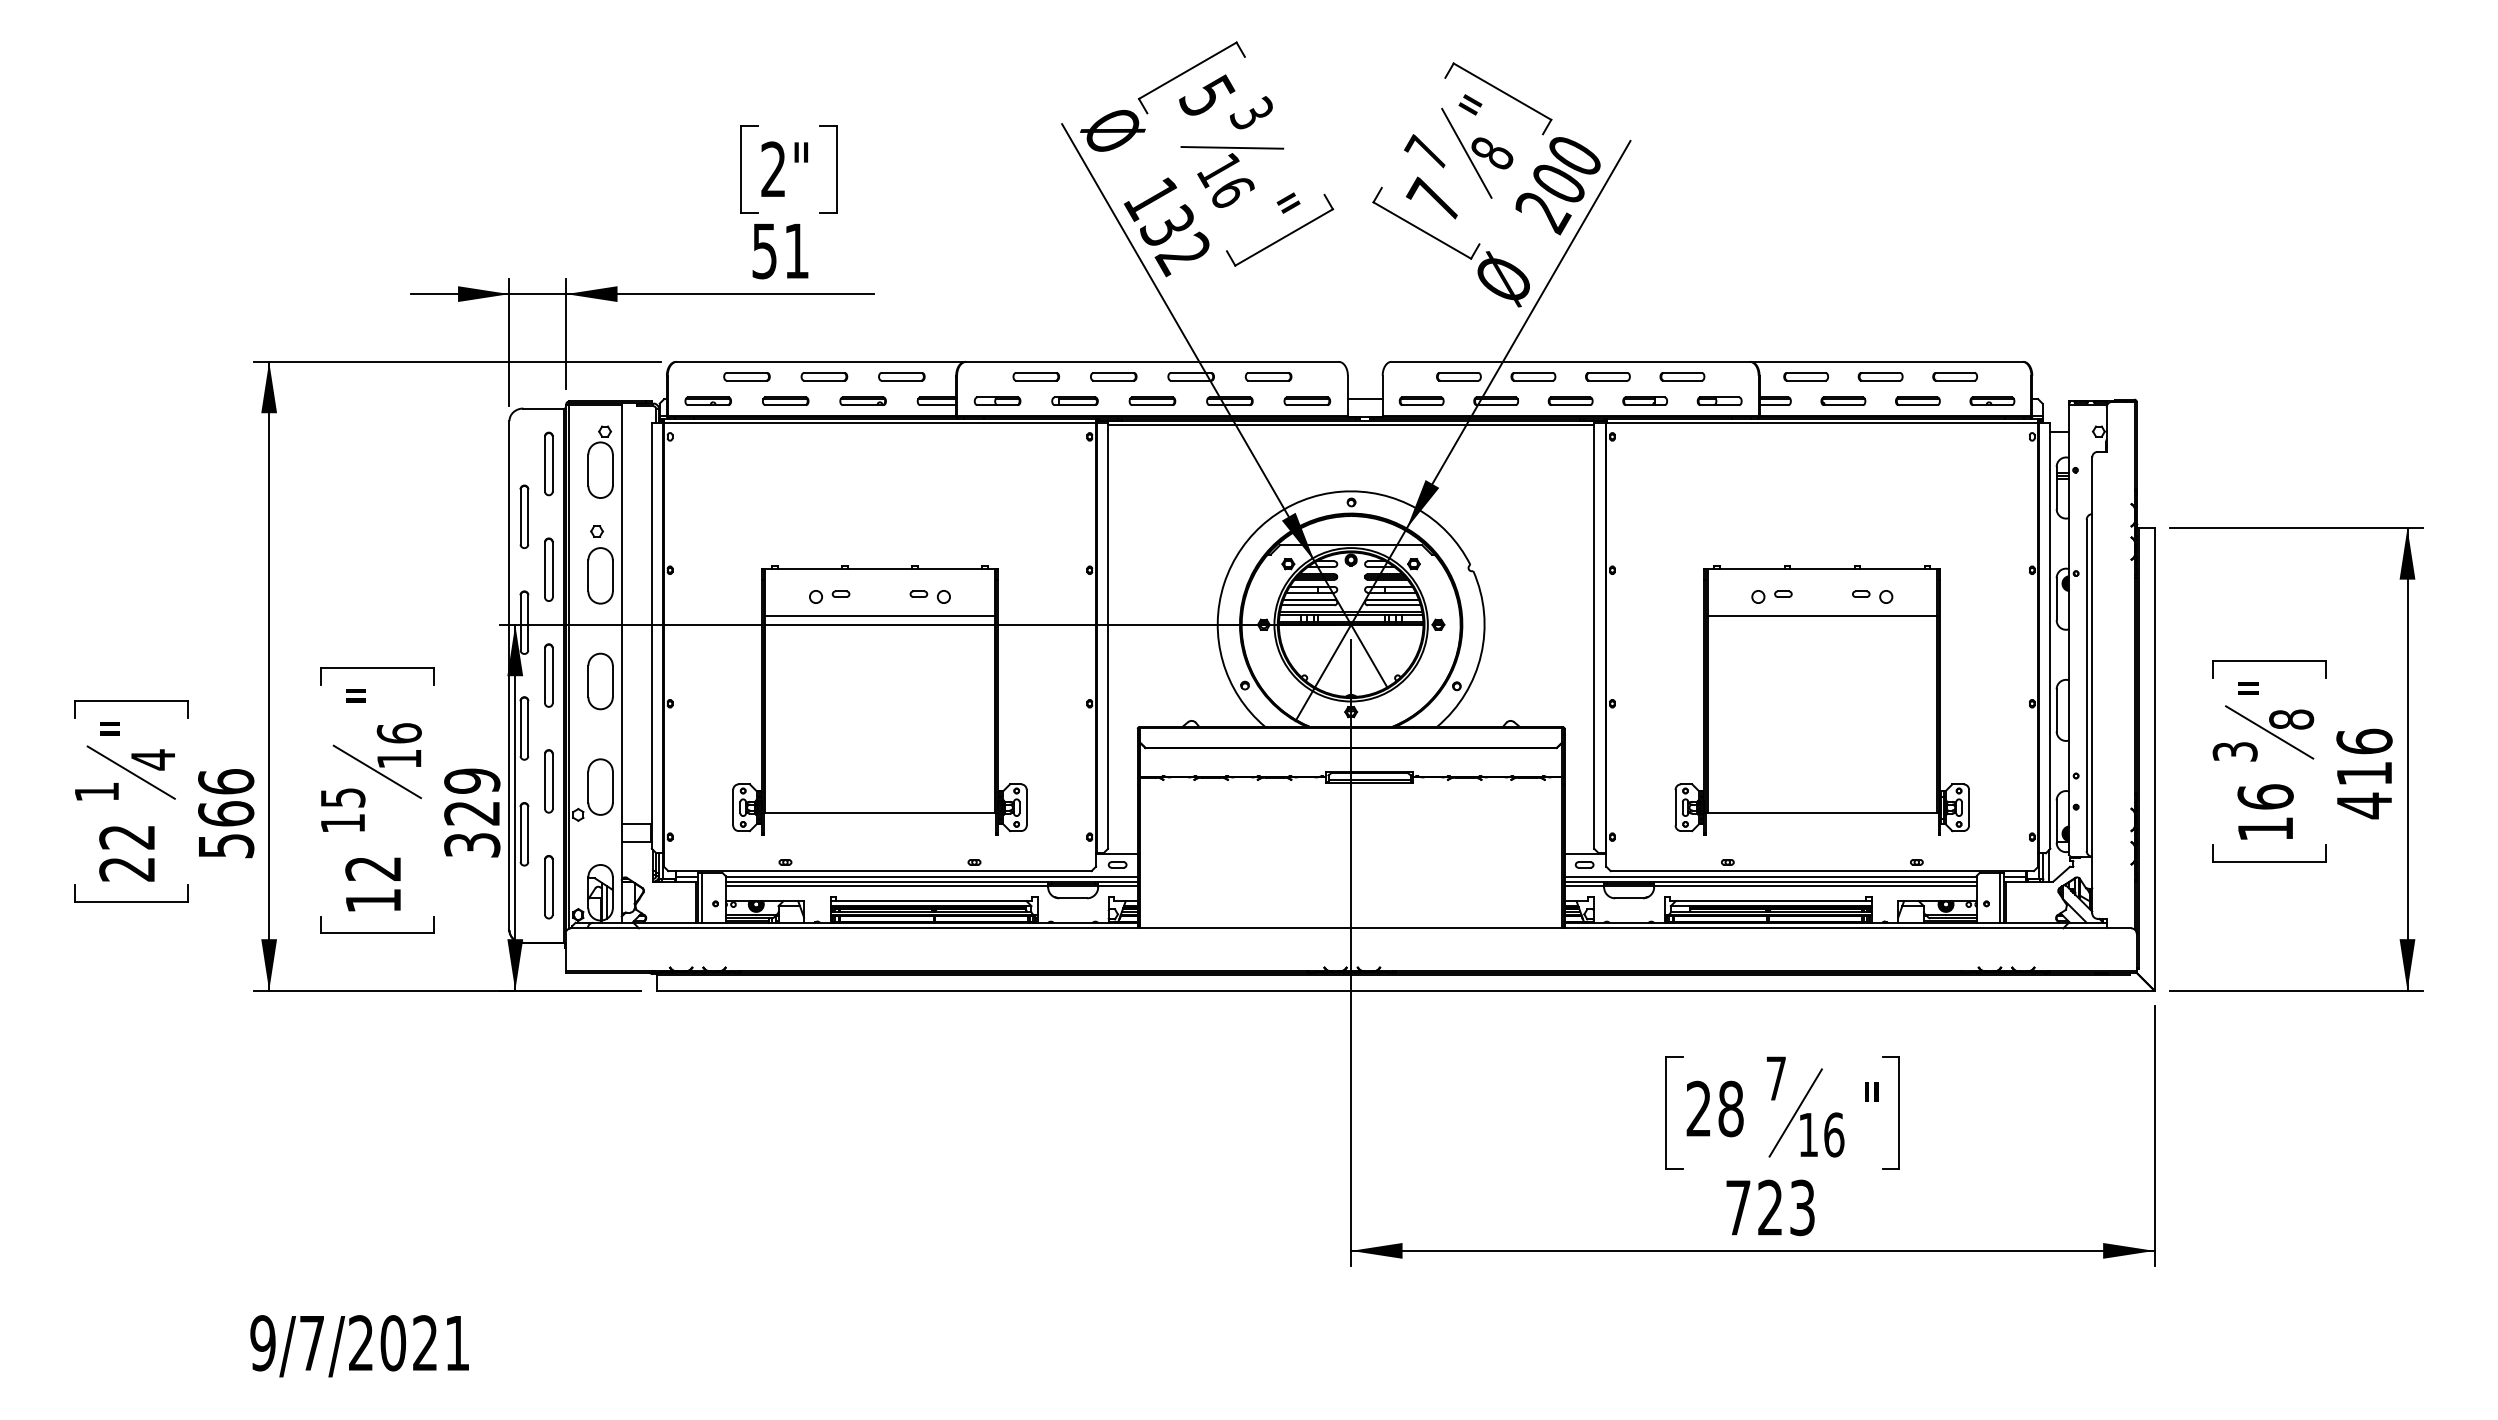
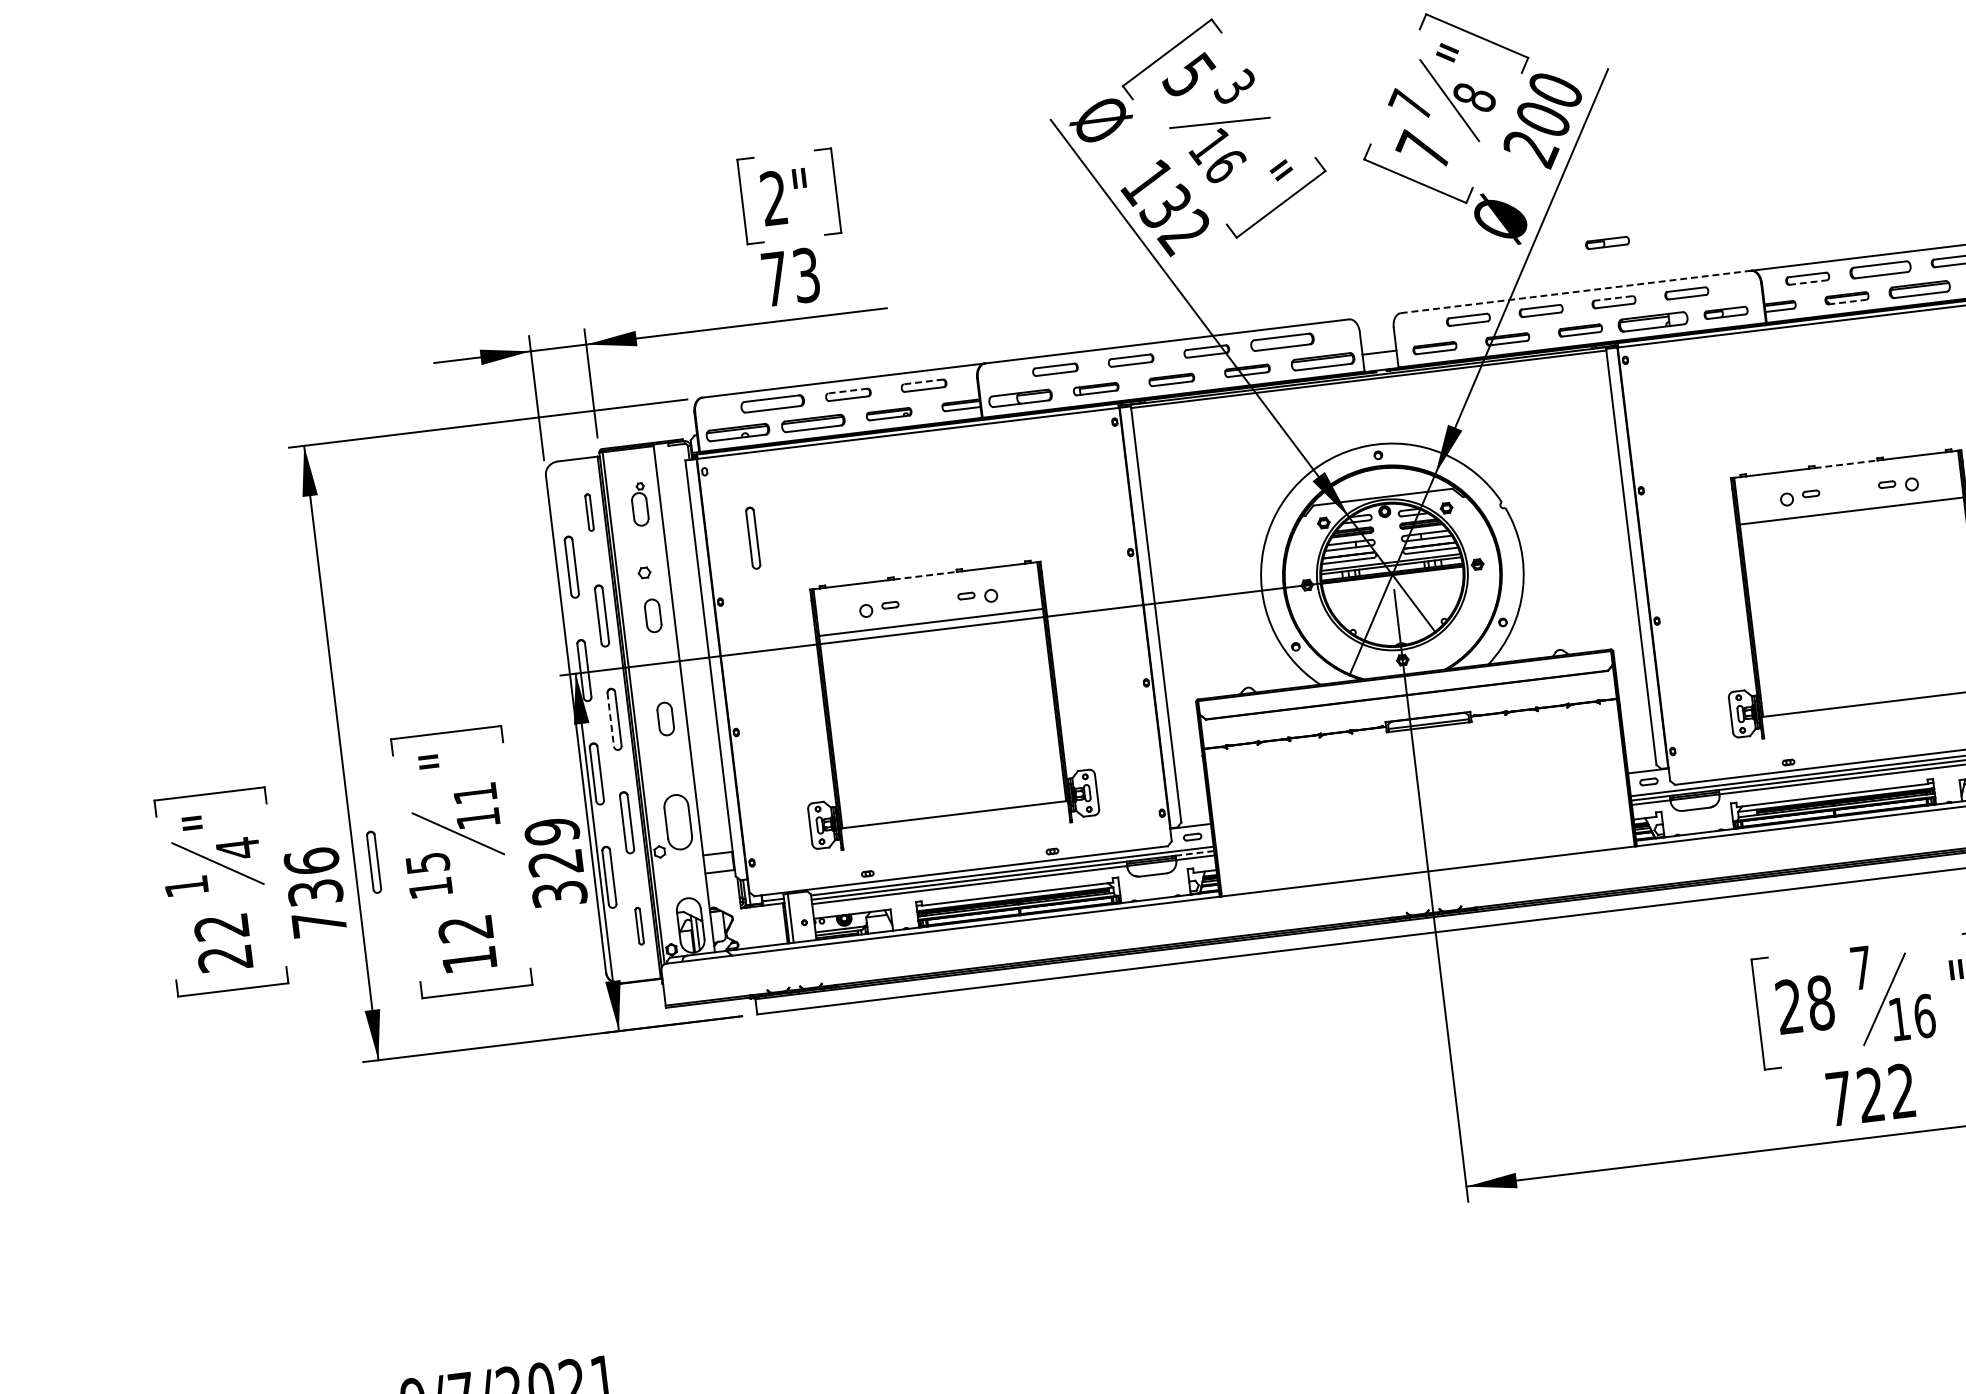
text: (780, 251) -> (790, 277), 51 -> 73
part: (1608, 315) -> (1607, 242), added
line: (1571, 361) -> (1576, 291), solid -> dashed
line: (823, 372) -> (847, 390), solid -> dashed
line: (901, 372) -> (923, 381), solid -> dashed
line: (1607, 372) -> (1613, 298), solid -> dashed
part: (746, 376) -> (772, 403), size x1.4
part: (1268, 376) -> (1282, 342), size x1.4
part: (1880, 376) -> (1880, 269), size x1.4
line: (1806, 380) -> (1808, 282), solid -> dashed
part: (707, 400) -> (736, 431), size x1.4
part: (785, 400) -> (813, 422), size x1.4
part: (997, 400) -> (1020, 397), size x1.4
part: (1307, 400) -> (1323, 360), size x1.4
part: (1645, 400) -> (1653, 320), size x1.6
part: (1917, 400) -> (1919, 288), size x1.4
line: (1843, 405) -> (1847, 302), solid -> dashed
part: (600, 461) -> (639, 504), size x0.6
part: (548, 463) -> (589, 512), size x0.6
part: (710, 509) -> (752, 537), added
line: (880, 568) -> (925, 575), solid -> dashed
line: (1822, 568) -> (1846, 464), solid -> dashed
part: (600, 575) -> (653, 615), size x0.6
line: (545, 675) -> (611, 719), solid -> dashed
part: (600, 681) -> (665, 719), size x0.6
text: (398, 733) -> (474, 793), 16 -> 11
part: (288, 790) -> (373, 862), added
text: (226, 829) -> (317, 907), 566 -> 736
line: (1117, 881) -> (1194, 853), solid -> dashed
part: (548, 887) -> (639, 926), size x0.6
text: (1802, 1207) -> (1902, 1090), 723 -> 722

